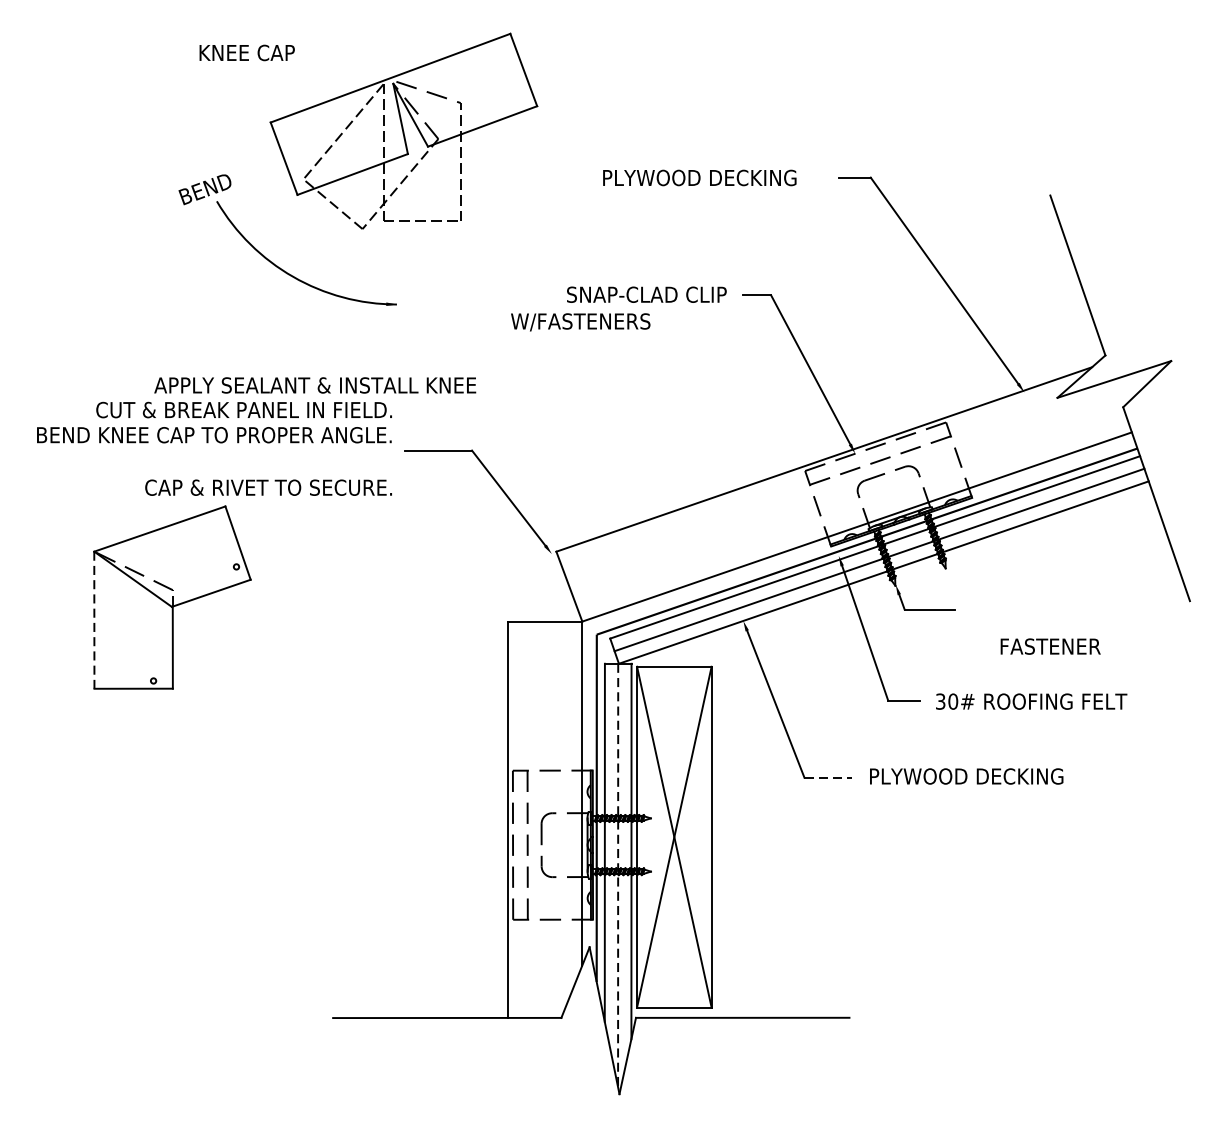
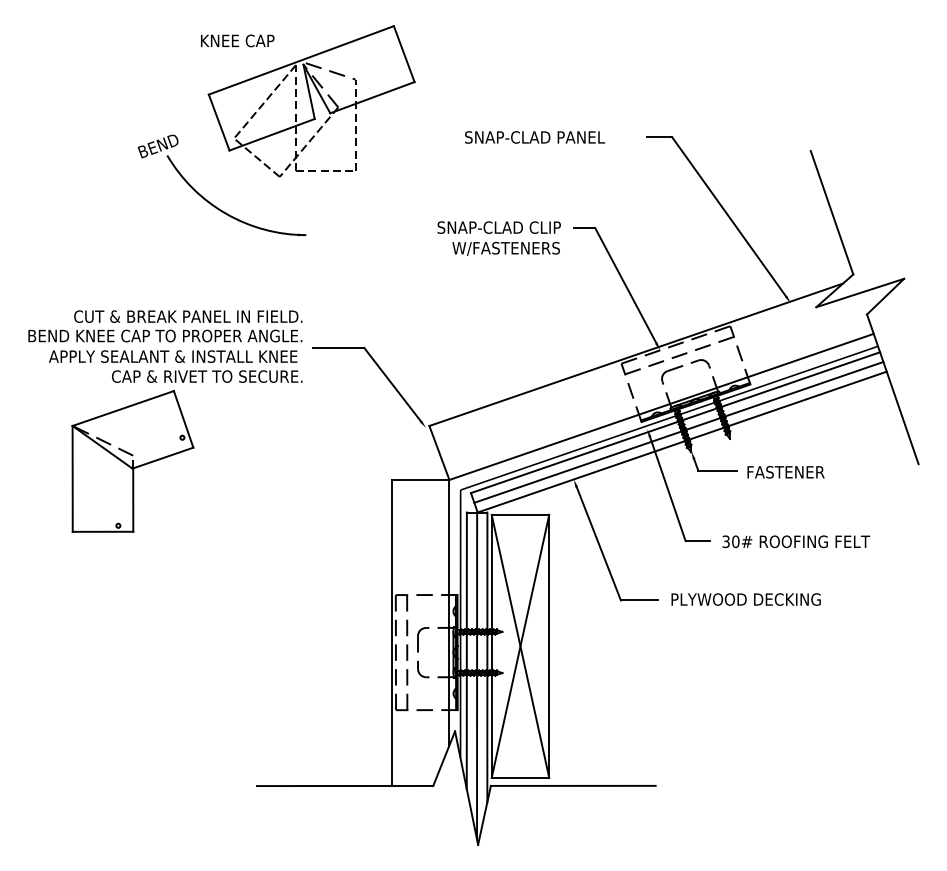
text: (246, 52) -> (237, 40), moved
text: (698, 178) -> (539, 137), PLYWOOD DECKING -> SNAP-CLAD PANEL
text: (579, 321) -> (505, 248), moved
text: (315, 385) -> (173, 356), moved
line: (94, 619) -> (72, 478), dashed -> solid
text: (1049, 646) -> (785, 472), moved
line: (828, 777) -> (639, 600), dashed -> solid
line: (618, 876) -> (477, 676), dashed -> solid

